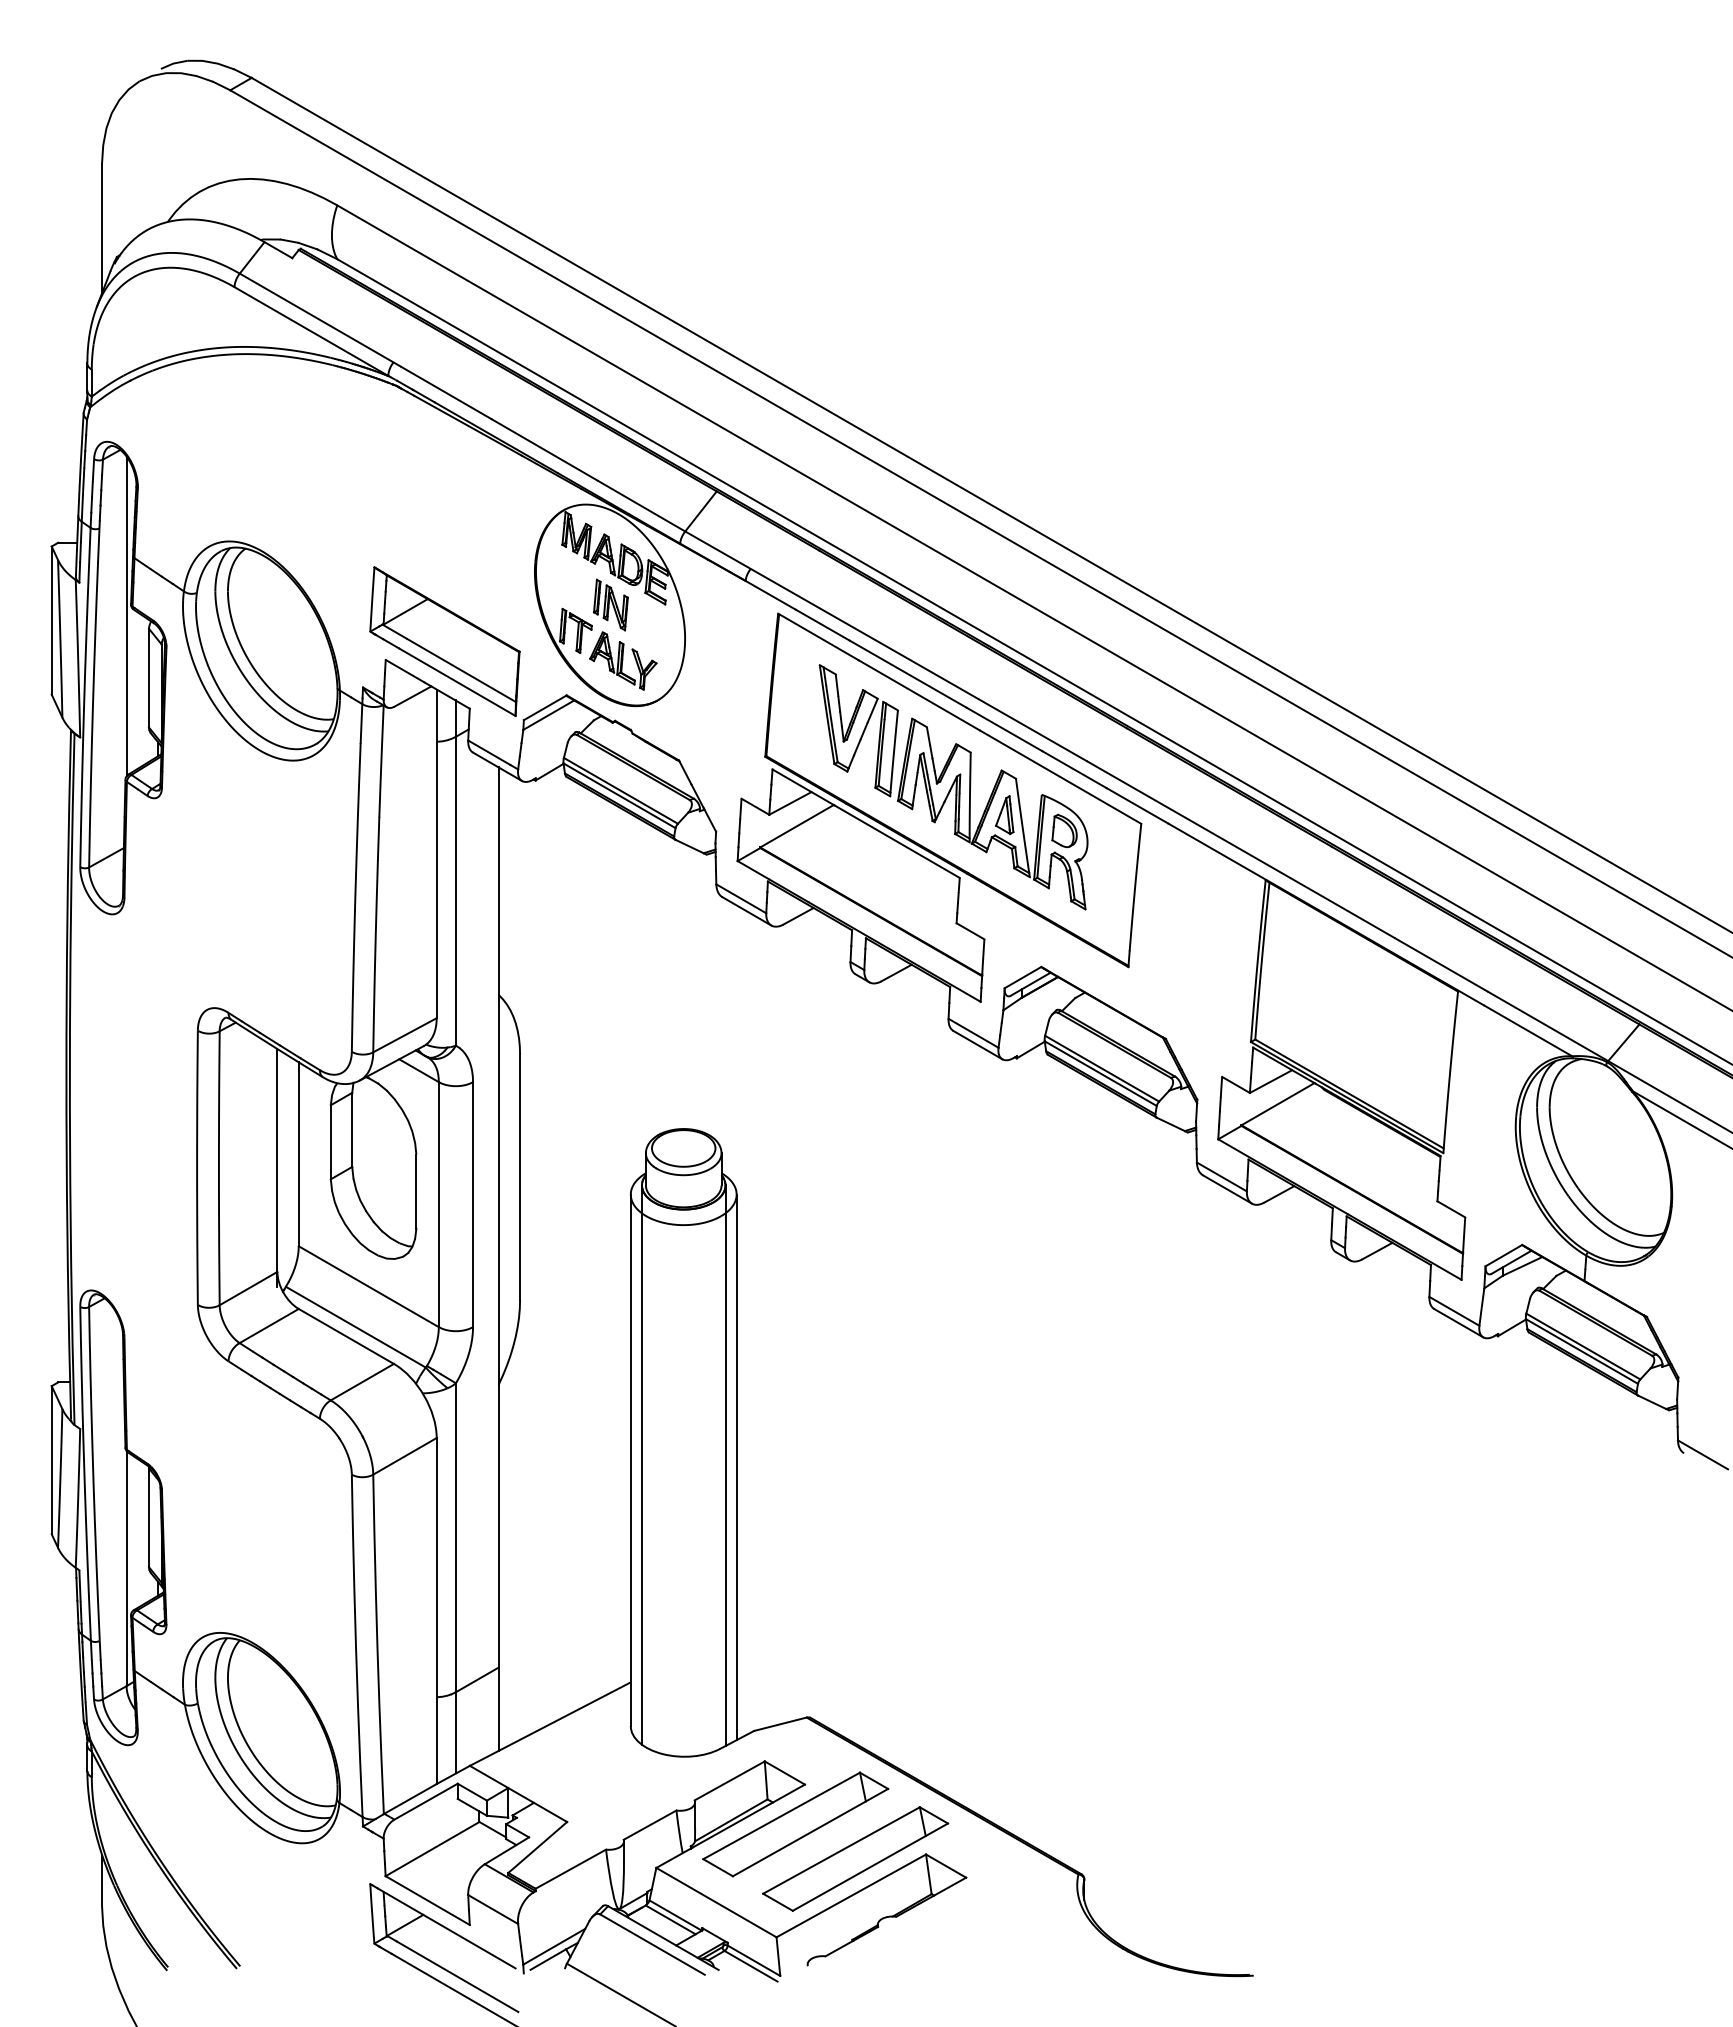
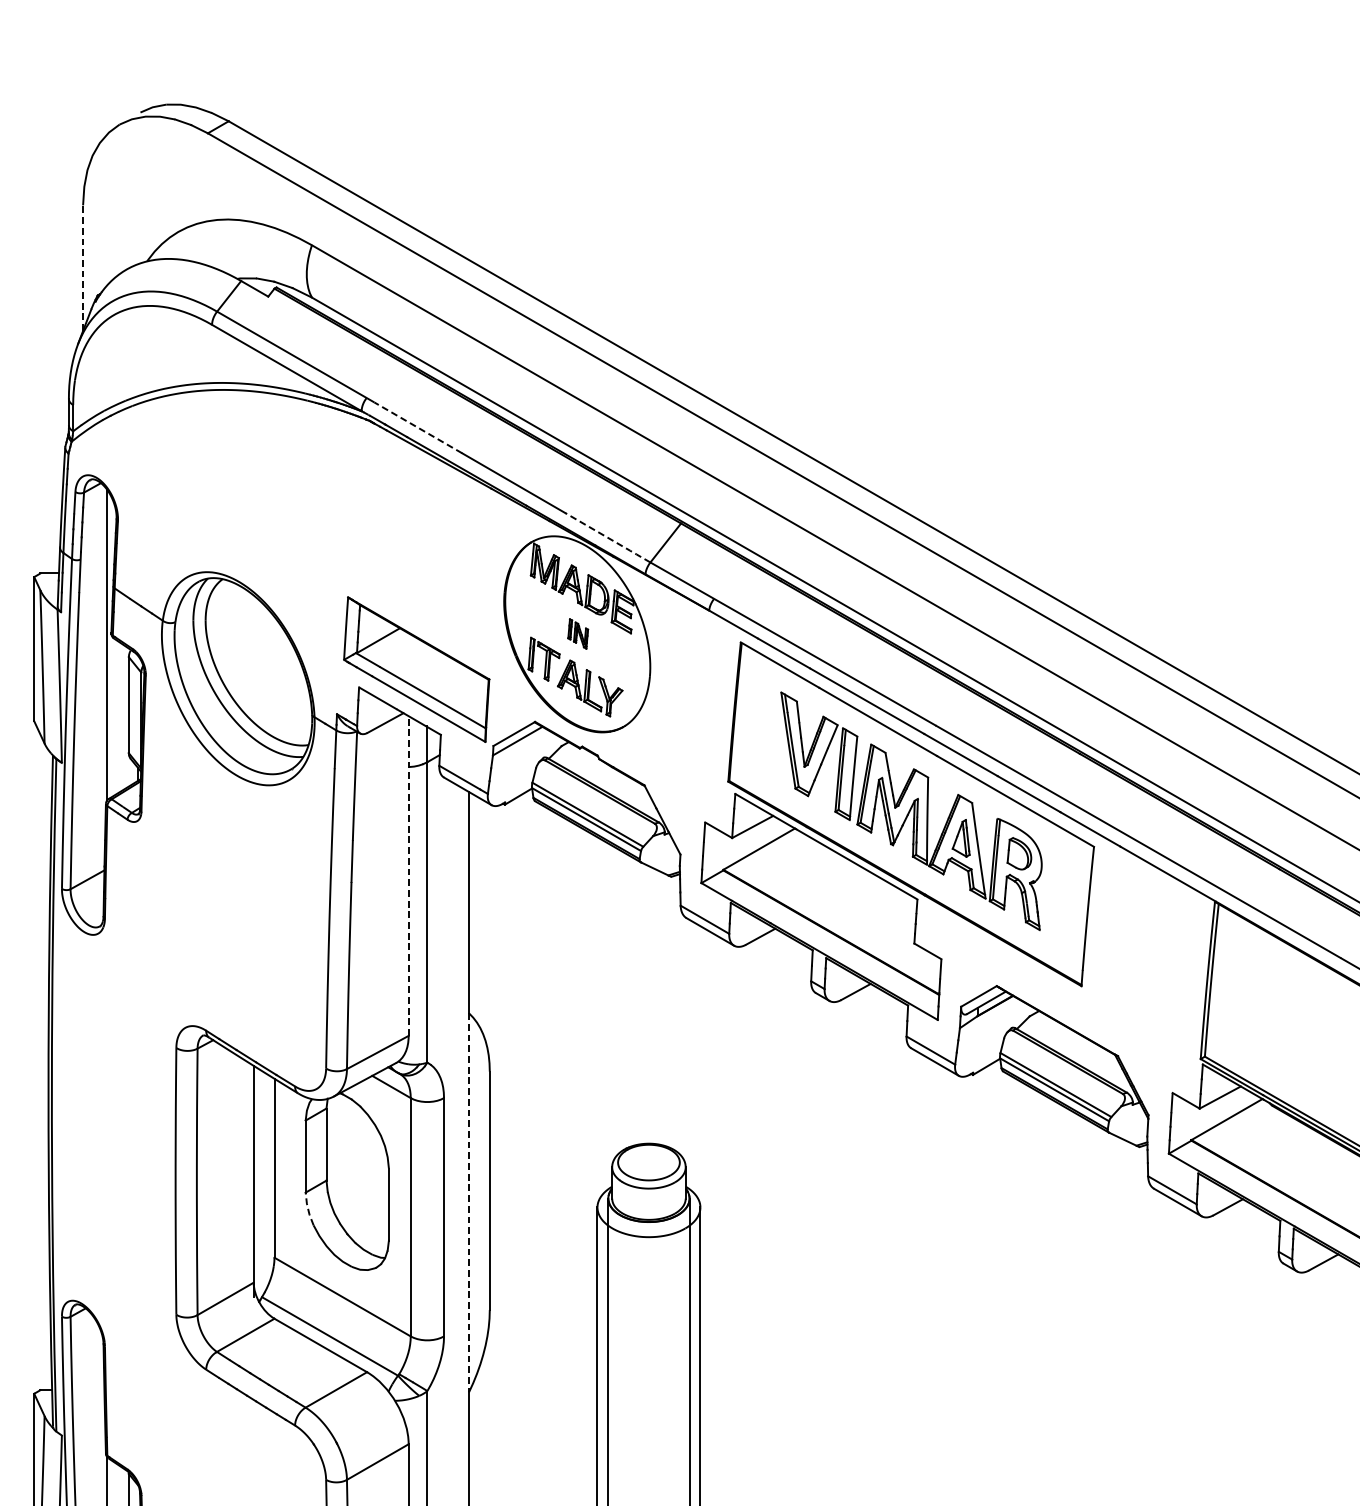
line: (101, 228) -> (82, 267), solid -> dashed
line: (446, 392) -> (418, 427), solid -> dashed
line: (642, 506) -> (608, 538), solid -> dashed
part: (610, 604) -> (577, 633), size x0.6
line: (436, 853) -> (408, 875), solid -> dashed
line: (498, 1189) -> (468, 1202), solid -> dashed
line: (333, 1196) -> (308, 1209), solid -> dashed

